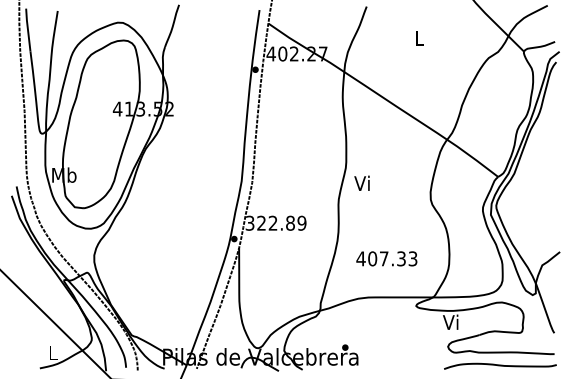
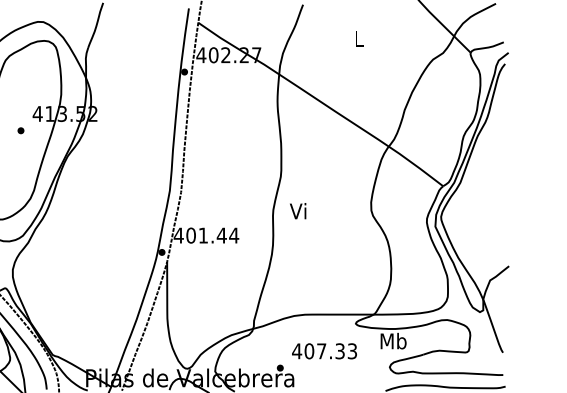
part: (101, 124) -> (20, 130), added
text: (361, 182) -> (297, 210), moved
text: (275, 222) -> (205, 234), 322.89 -> 401.44
text: (386, 258) -> (324, 350), moved
text: (451, 322) -> (393, 341), Vi -> Mb

